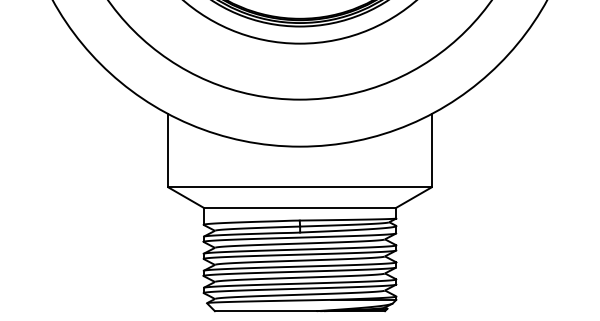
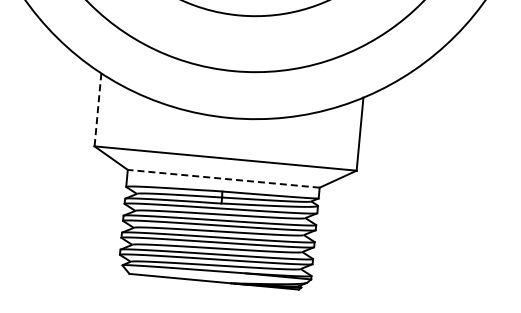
line: (168, 150) -> (98, 109), solid -> dashed
line: (299, 207) -> (223, 178), solid -> dashed

